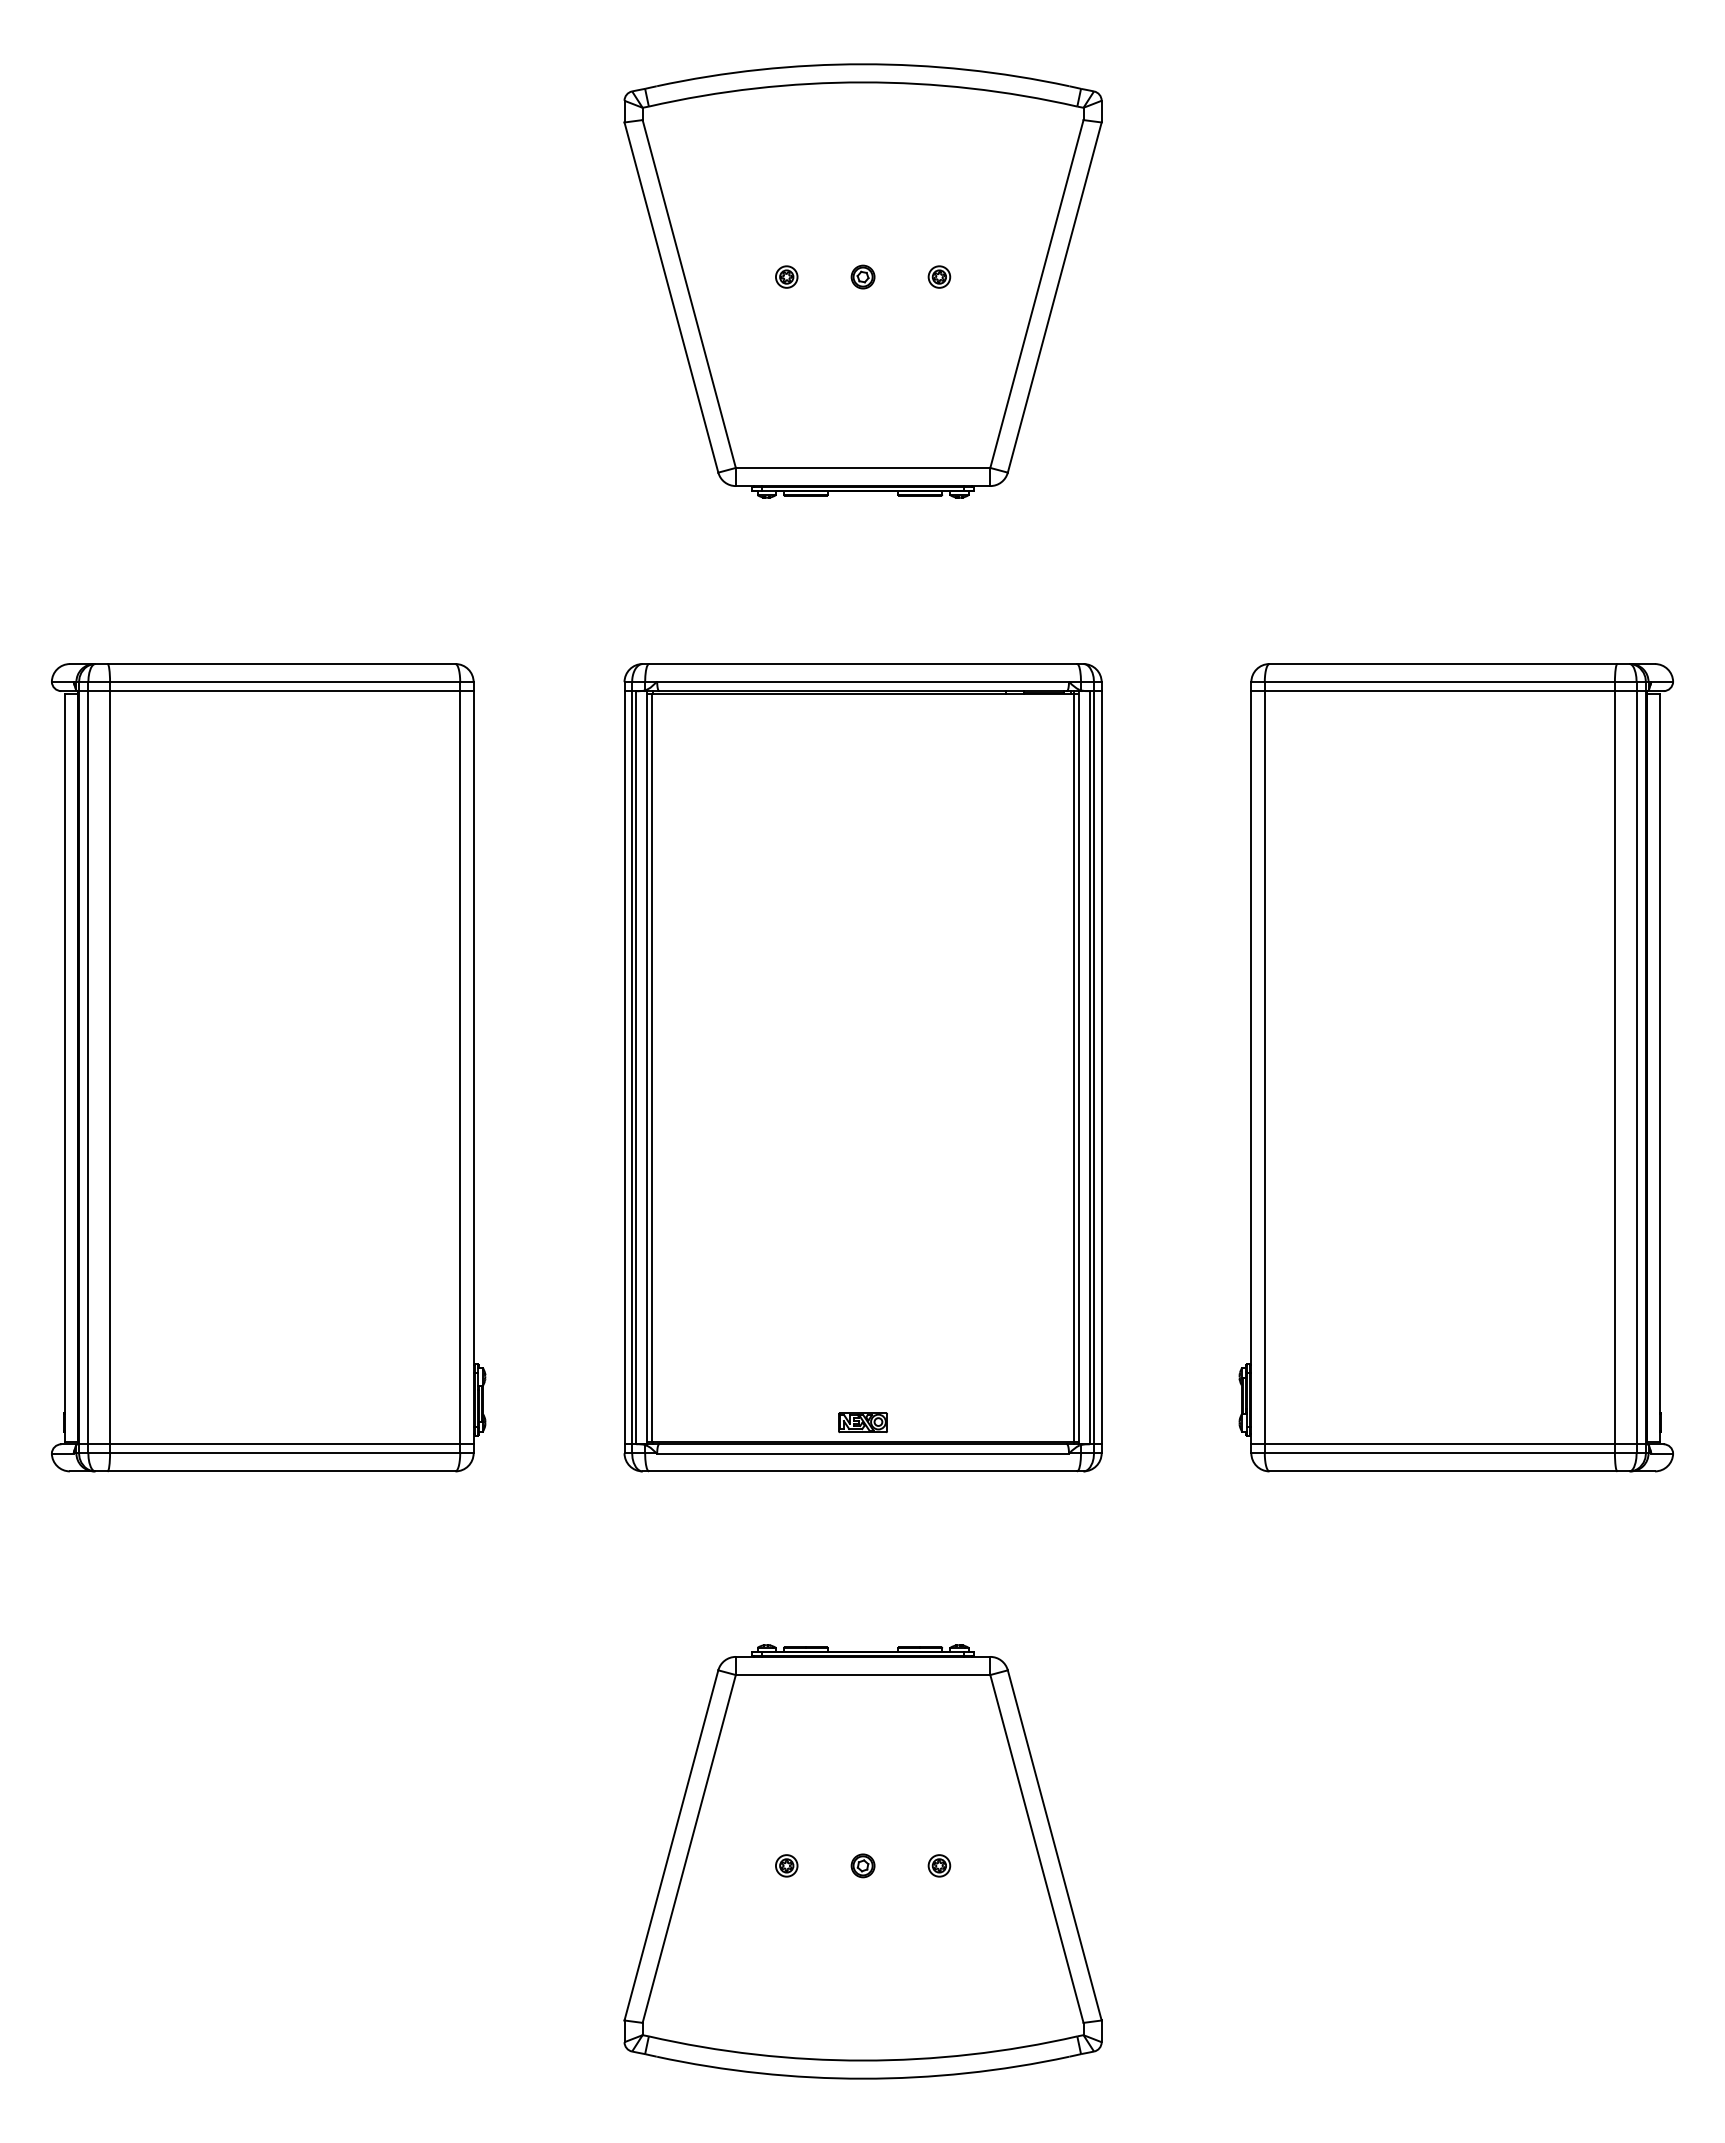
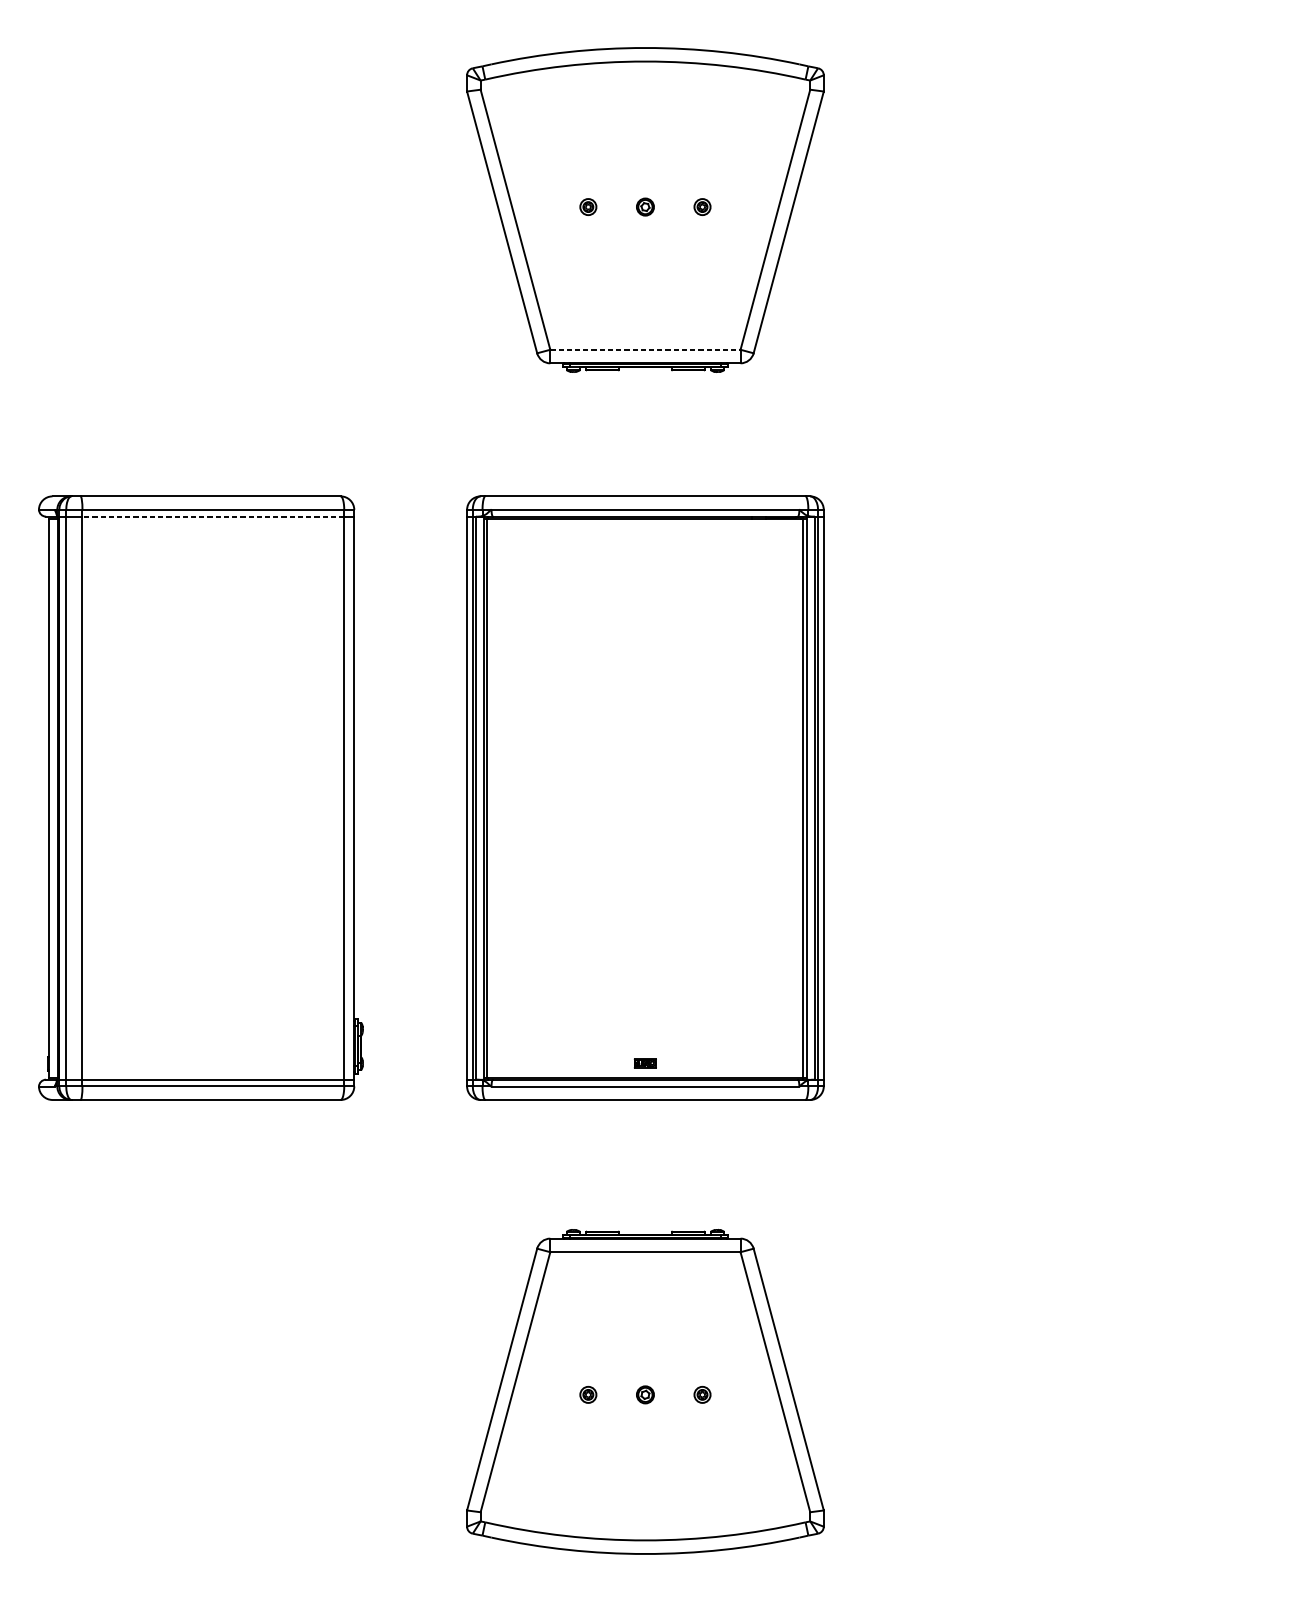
line: (863, 467) -> (645, 349), solid -> dashed
line: (284, 691) -> (212, 516), solid -> dashed
part: (1455, 1067) -> (1088, 798), removed
part: (862, 1422) -> (645, 1063), size x0.6

